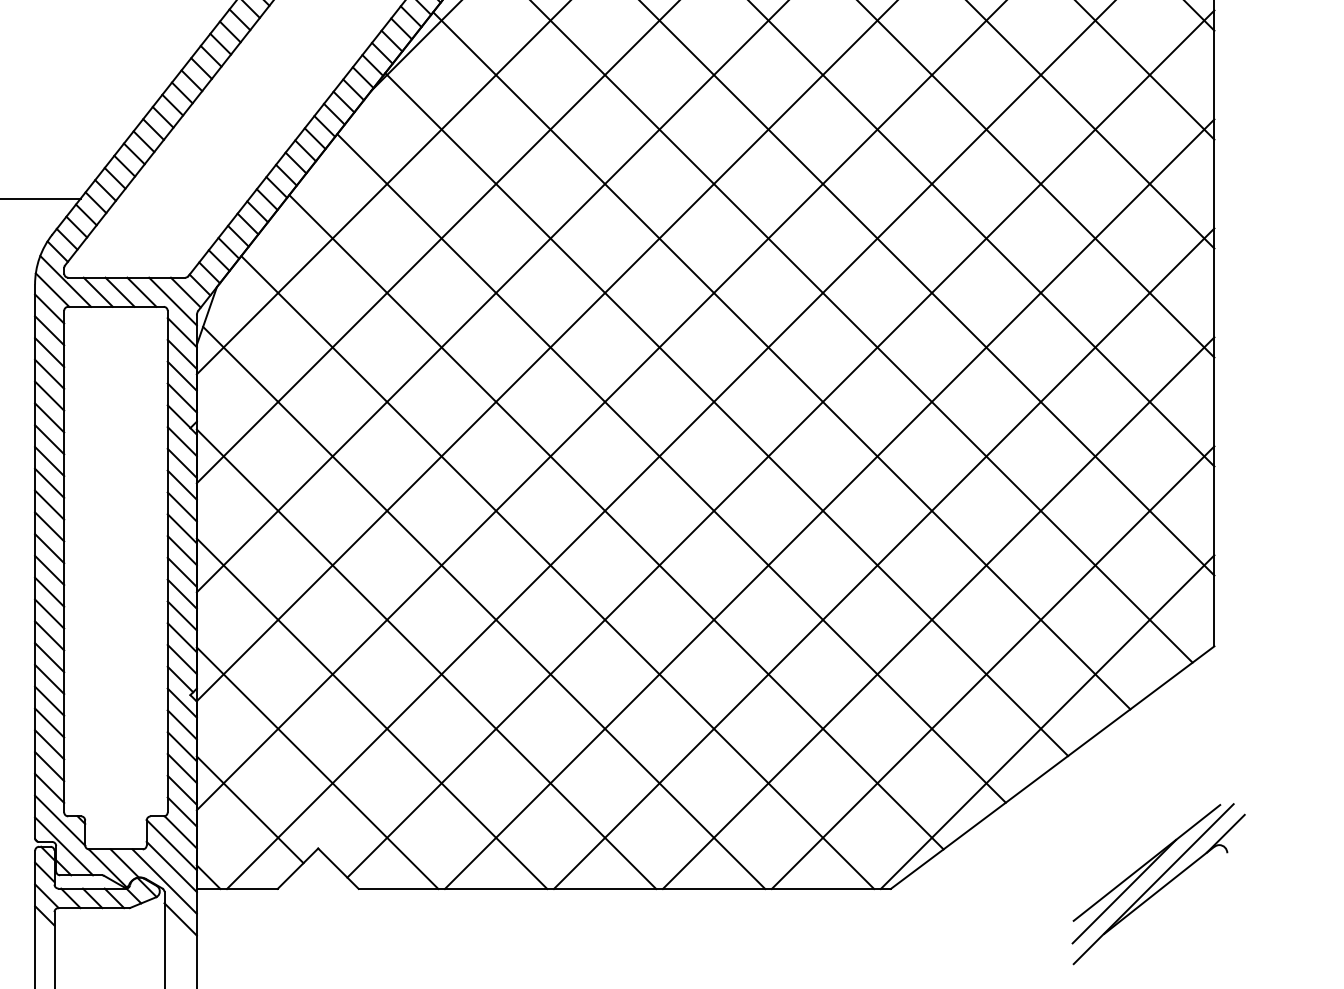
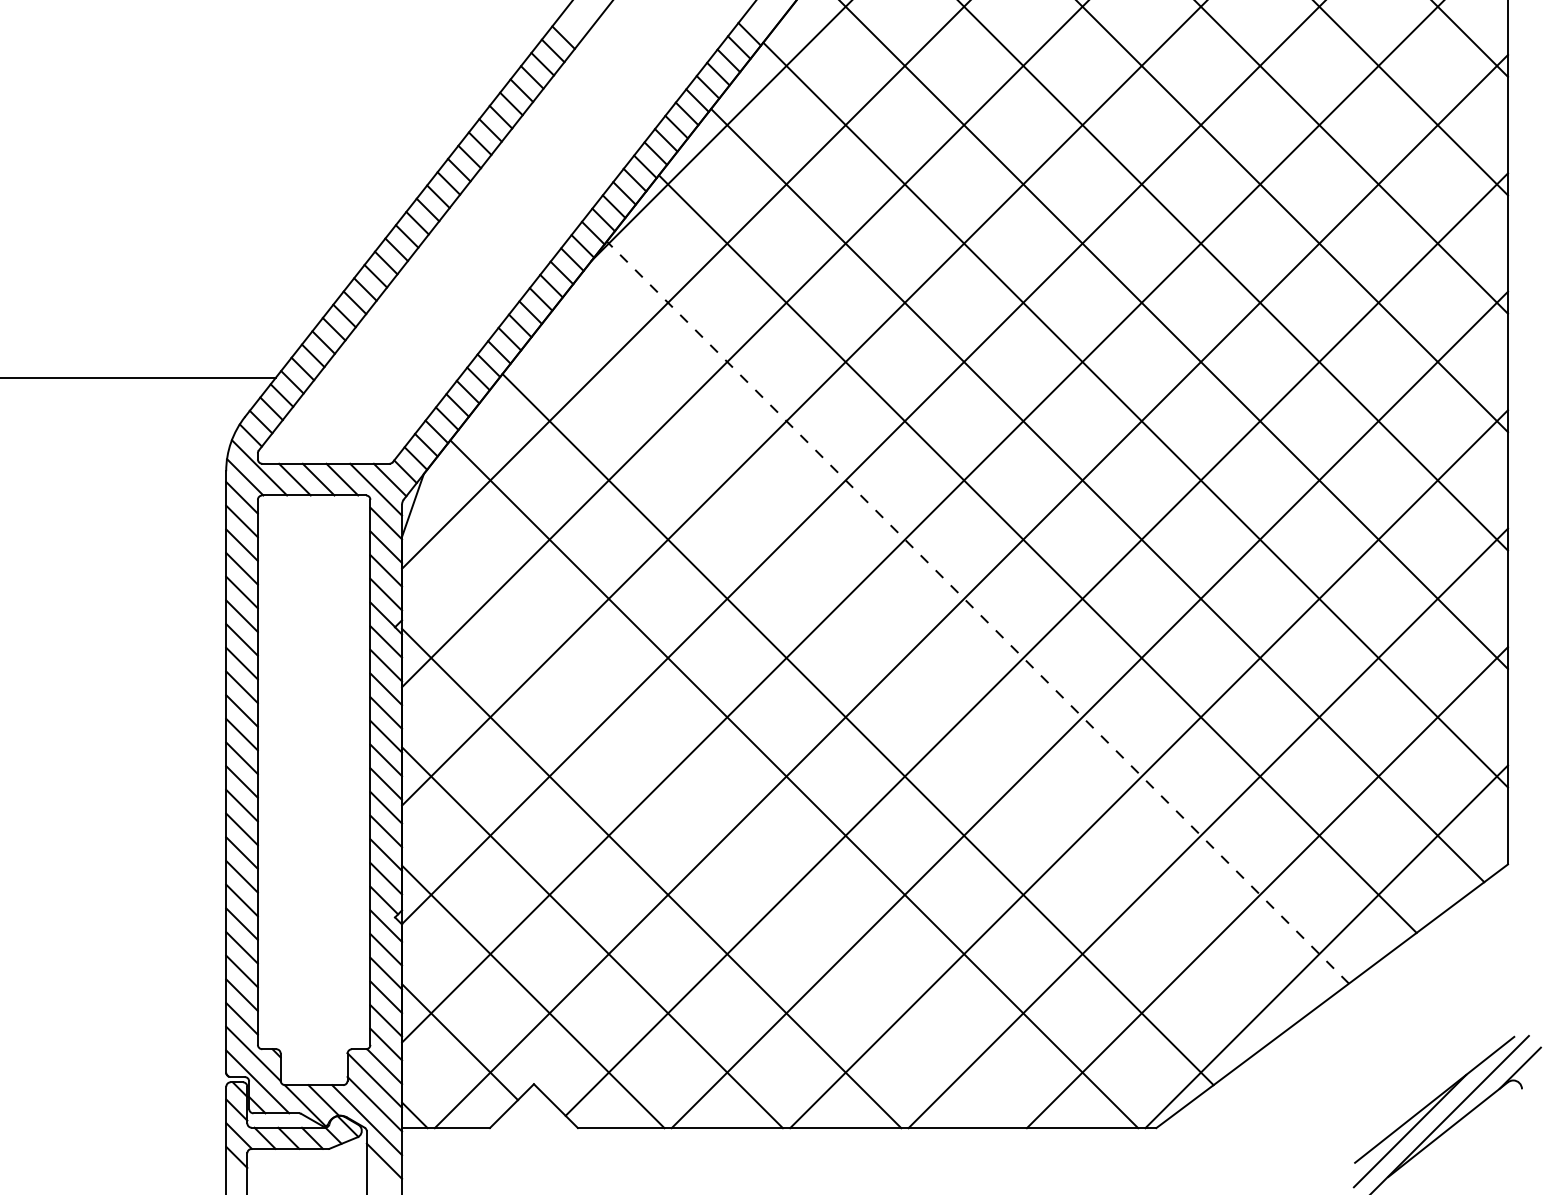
line: (726, 414) -> (977, 612), solid -> dashed
line: (671, 467) -> (917, 670), removed
line: (483, 607) -> (713, 822), removed

